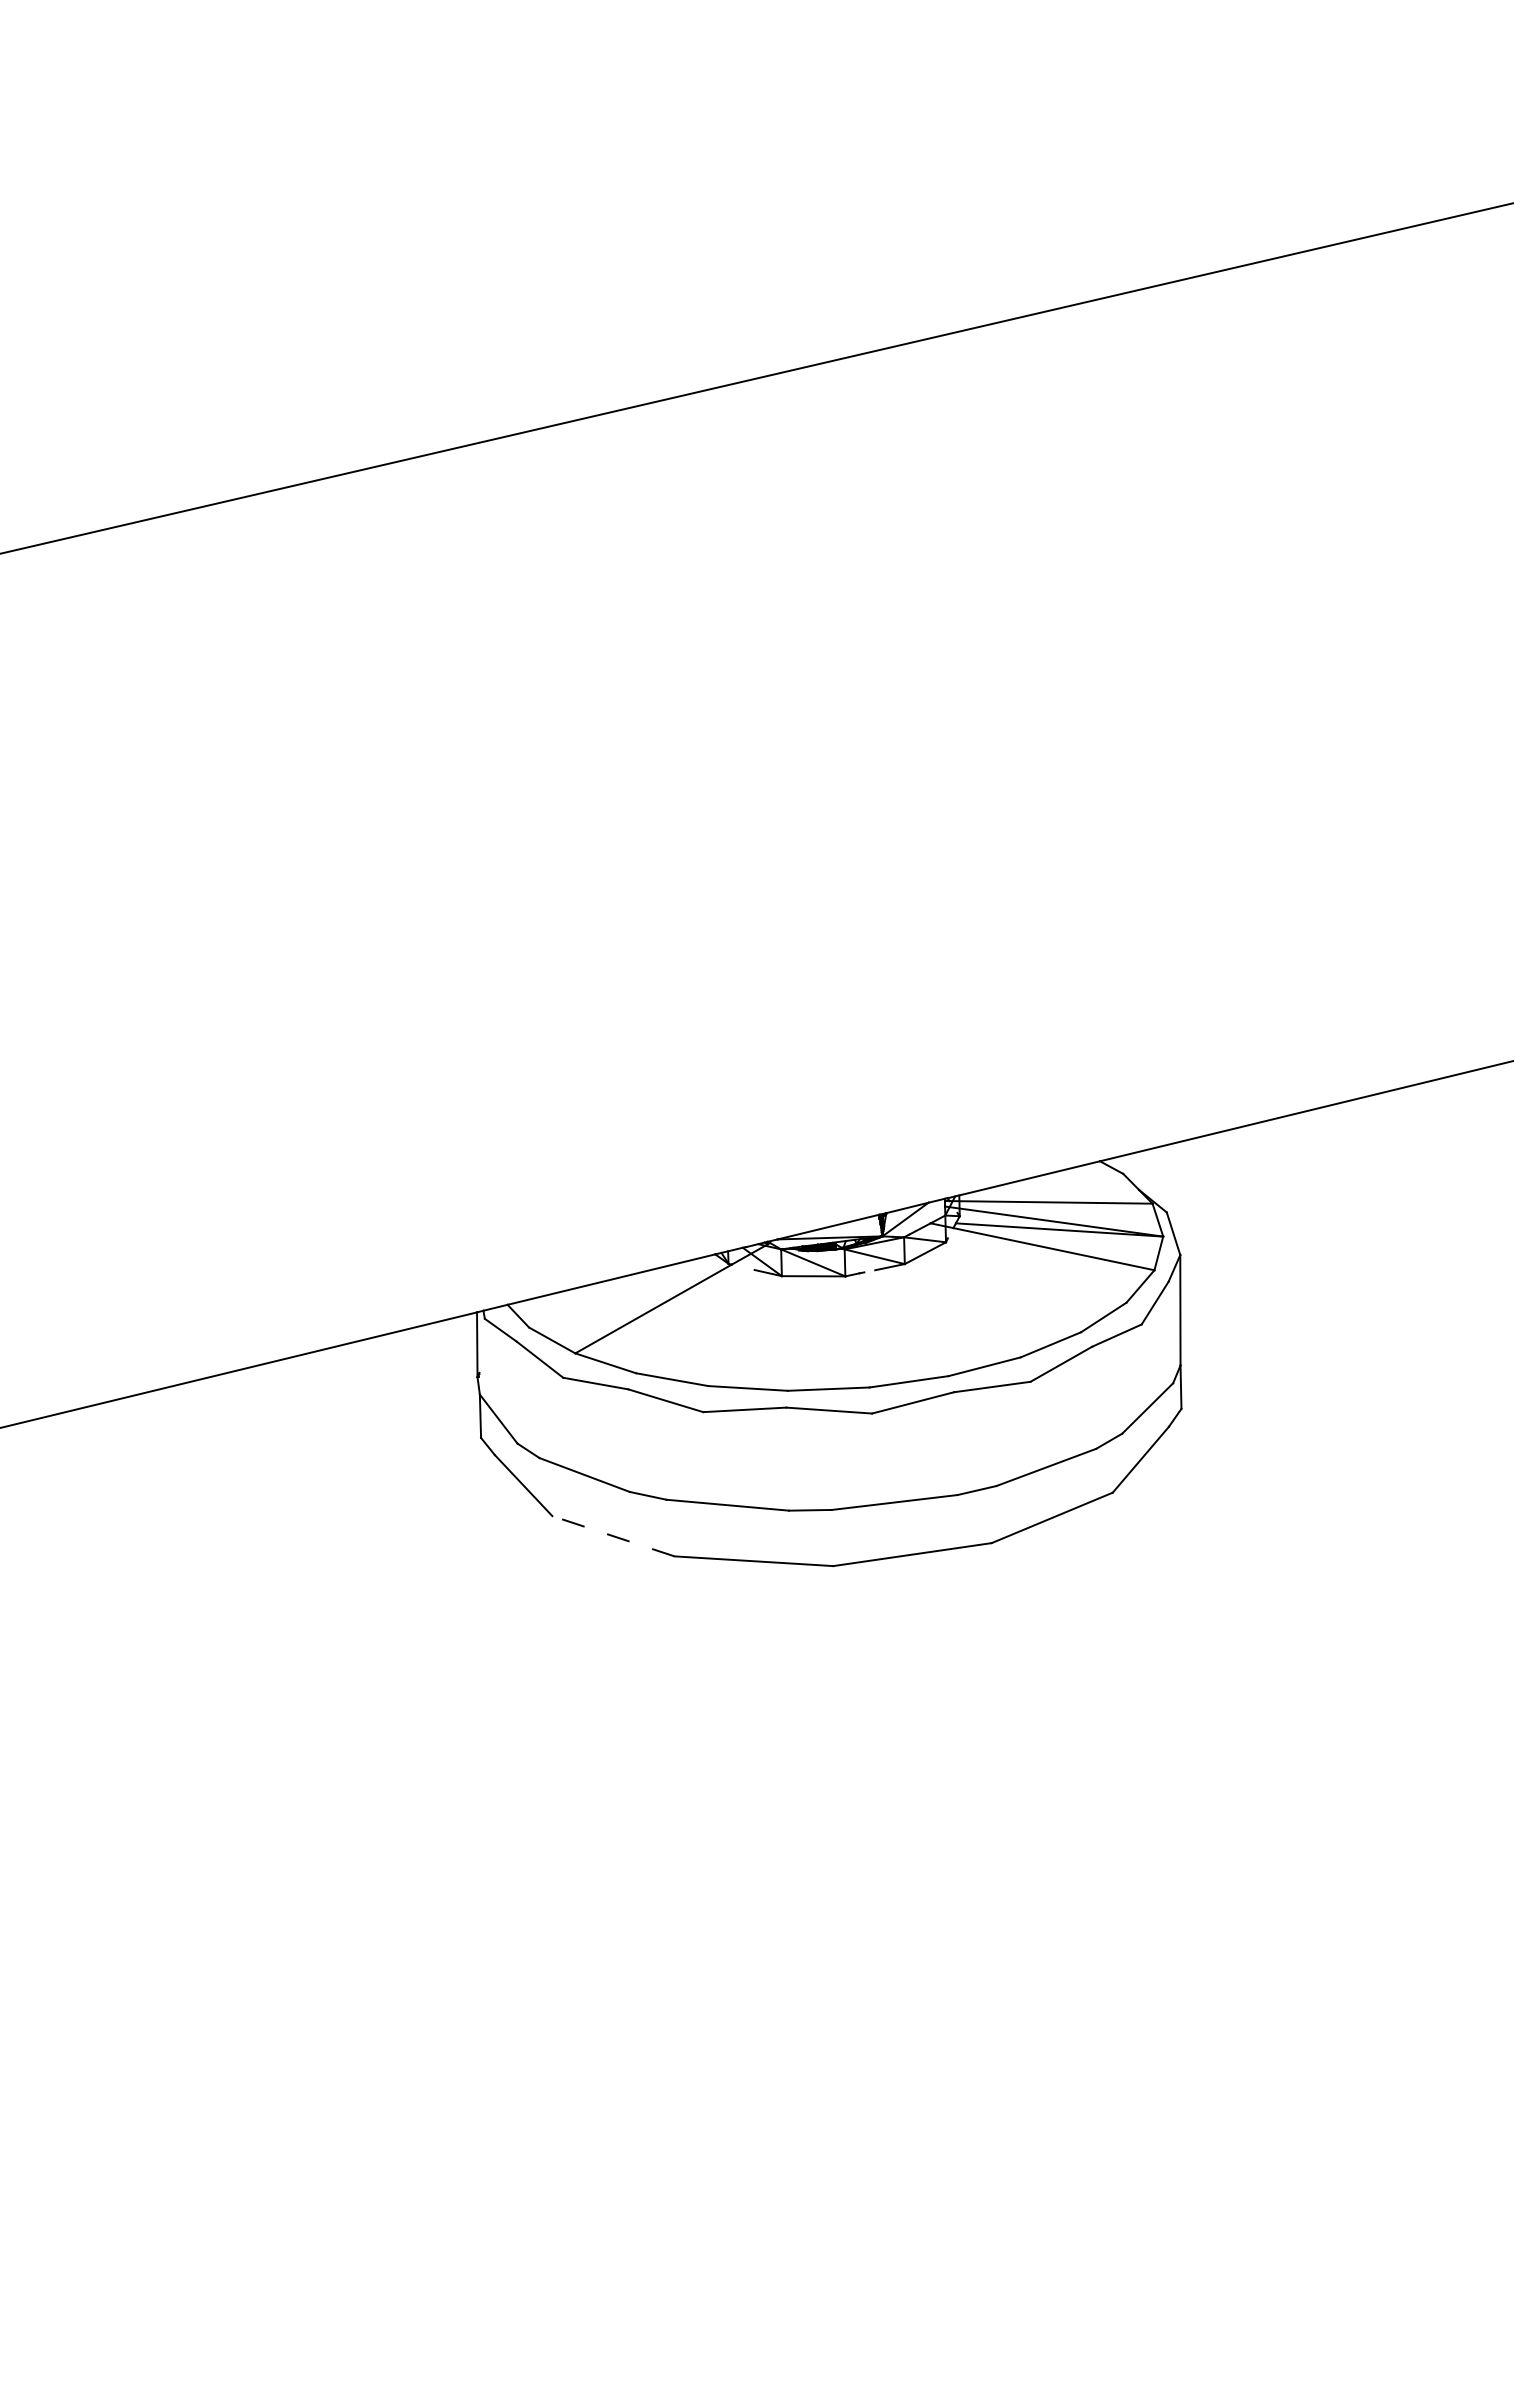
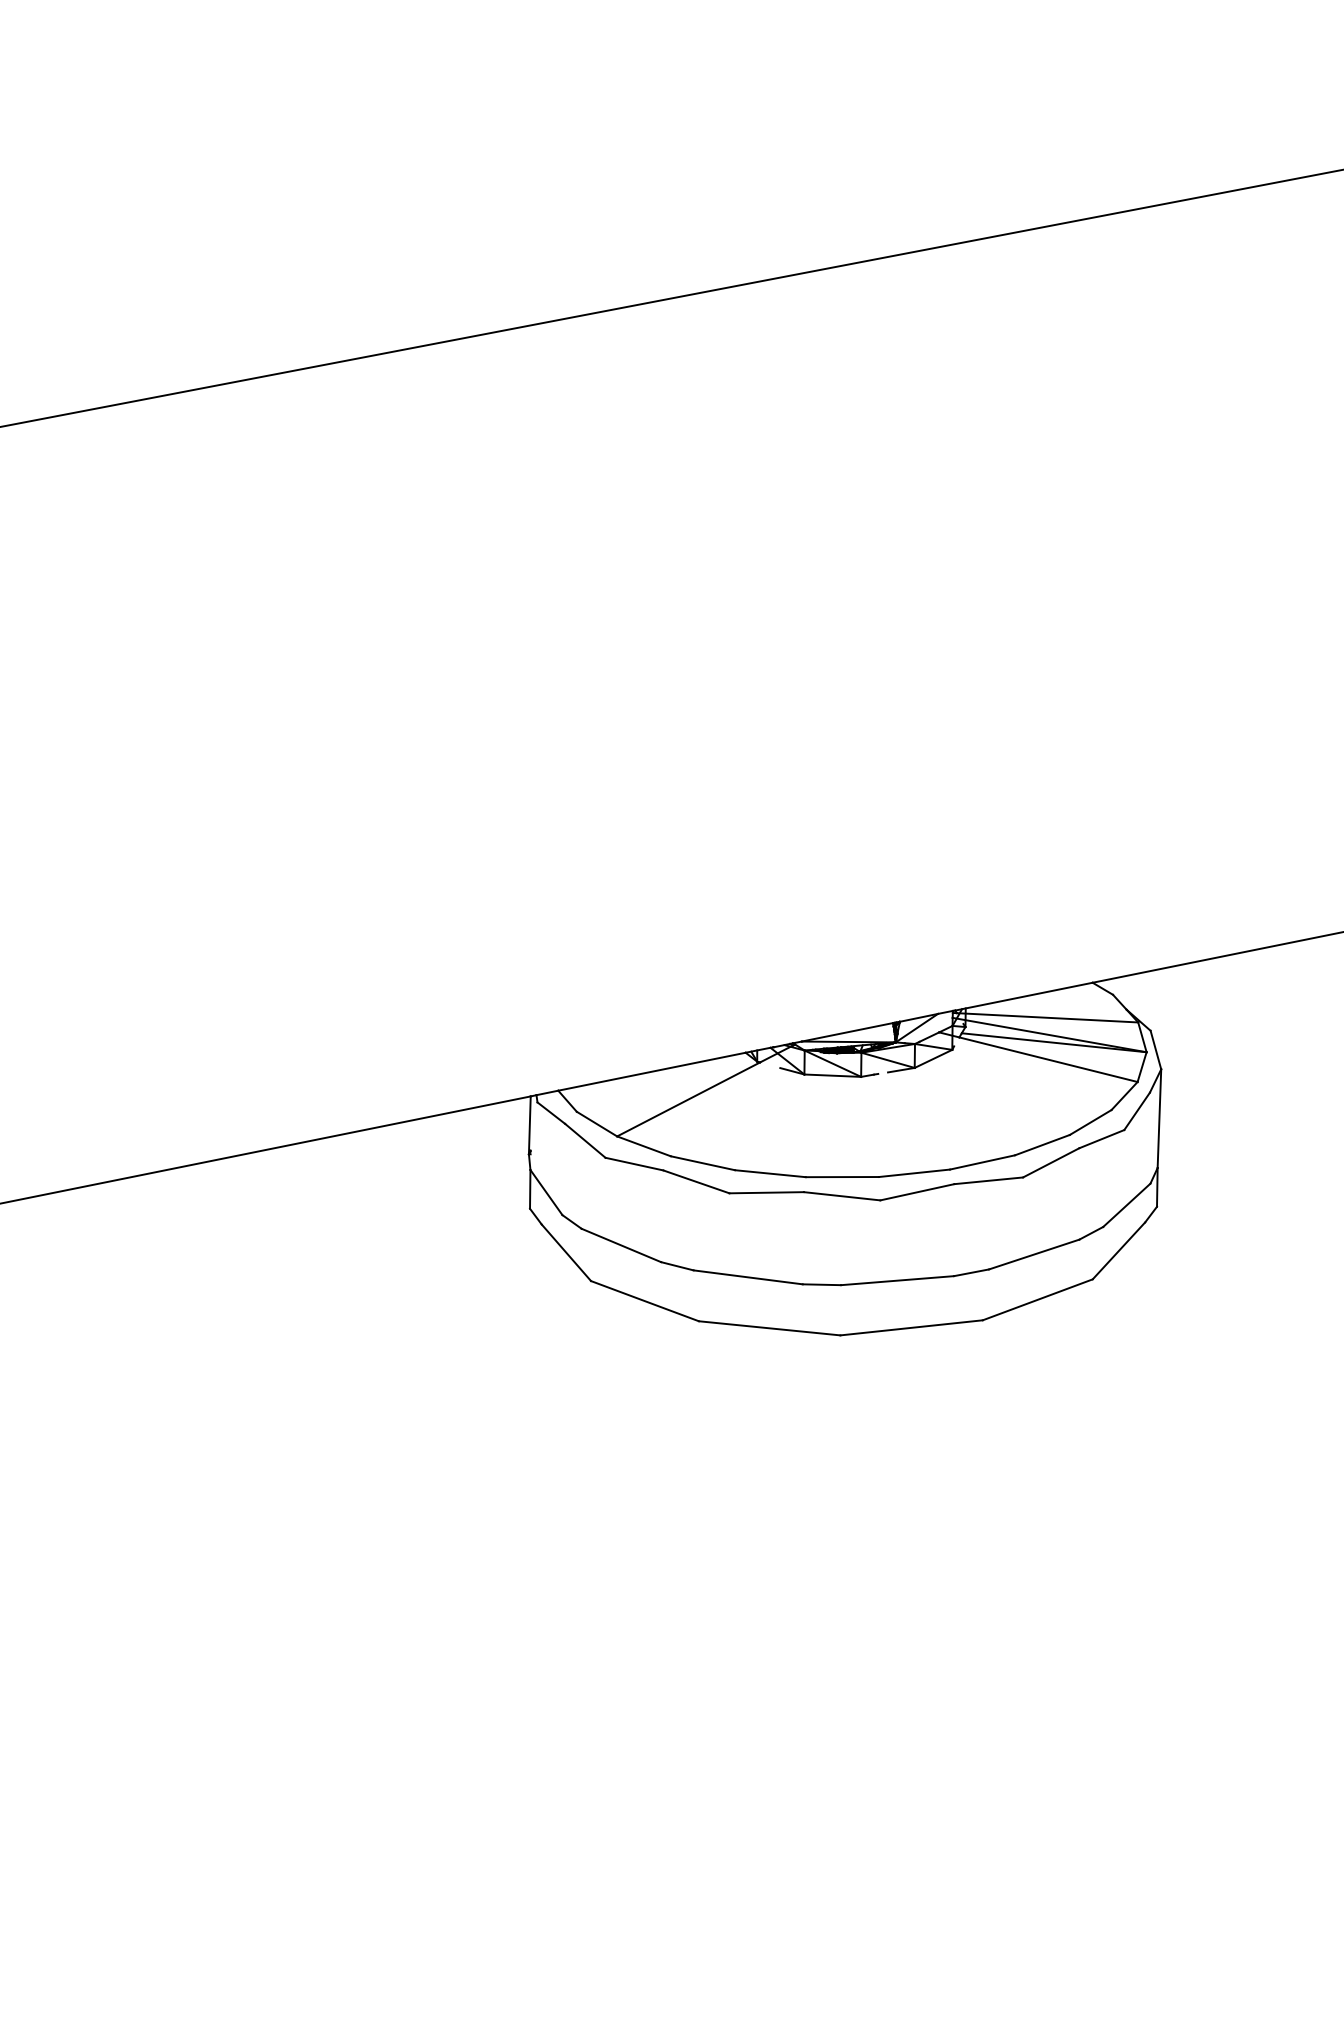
line: (613, 1536) -> (644, 1301), dashed -> solid

